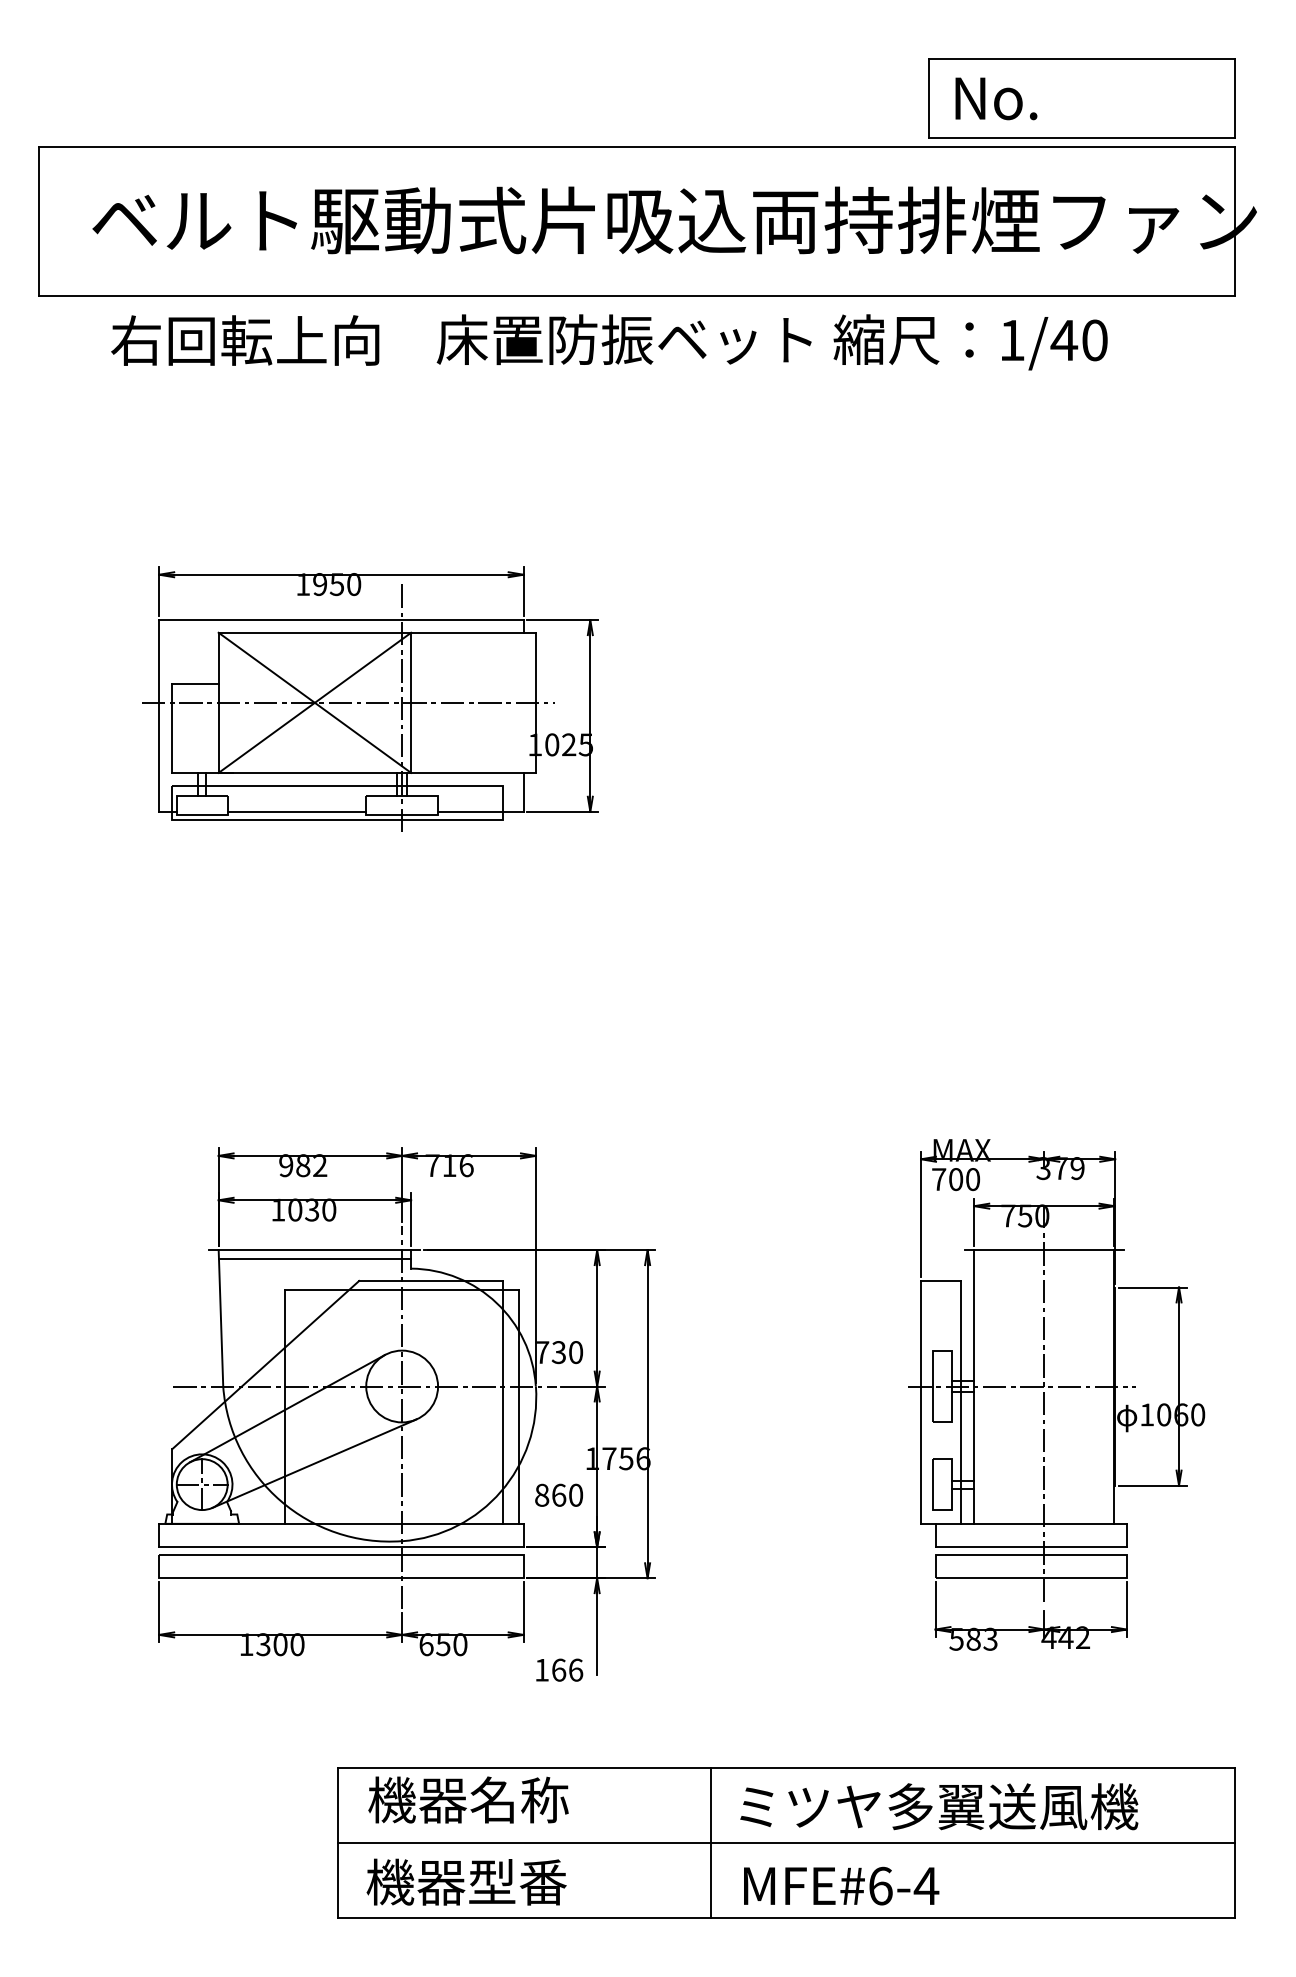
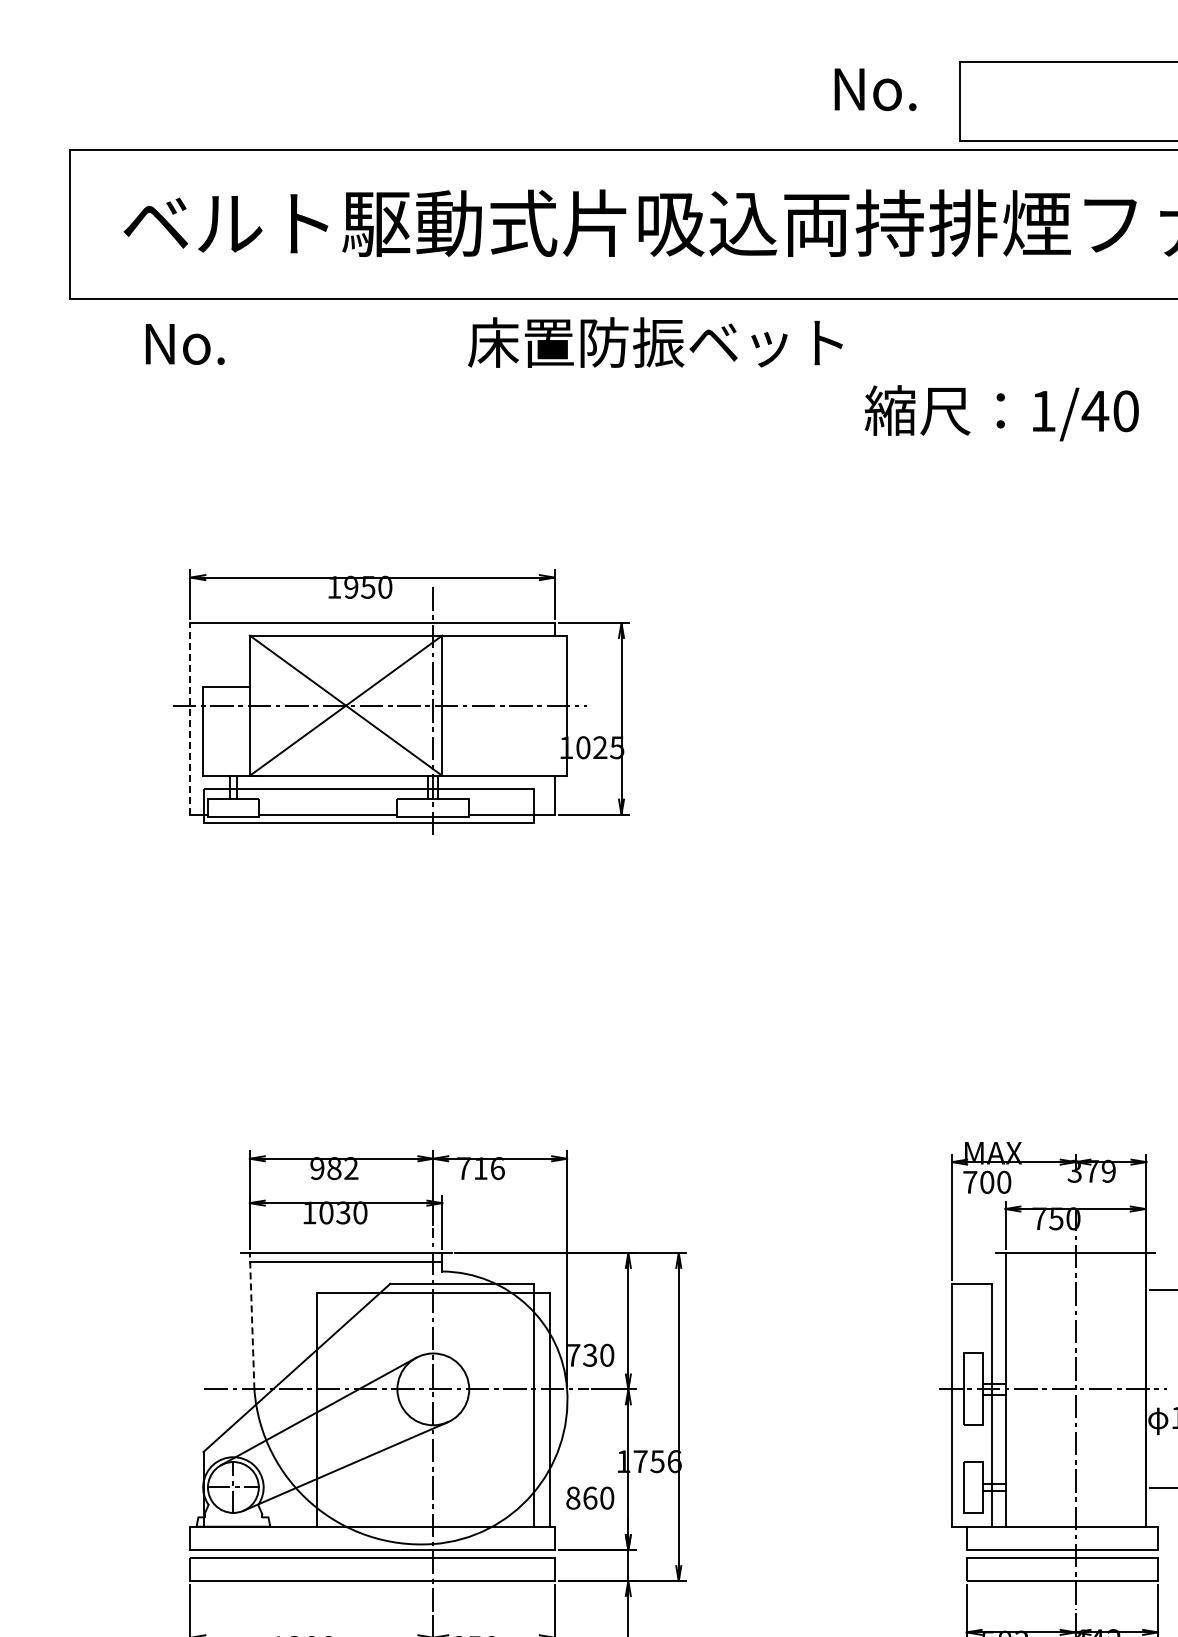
text: (996, 98) -> (875, 89), moved
text: (245, 340) -> (276, 343), 右回転上向 -> No.
text: (970, 342) -> (1001, 413), moved
line: (159, 715) -> (190, 718), solid -> dashed
line: (220, 1317) -> (251, 1320), solid -> dashed

